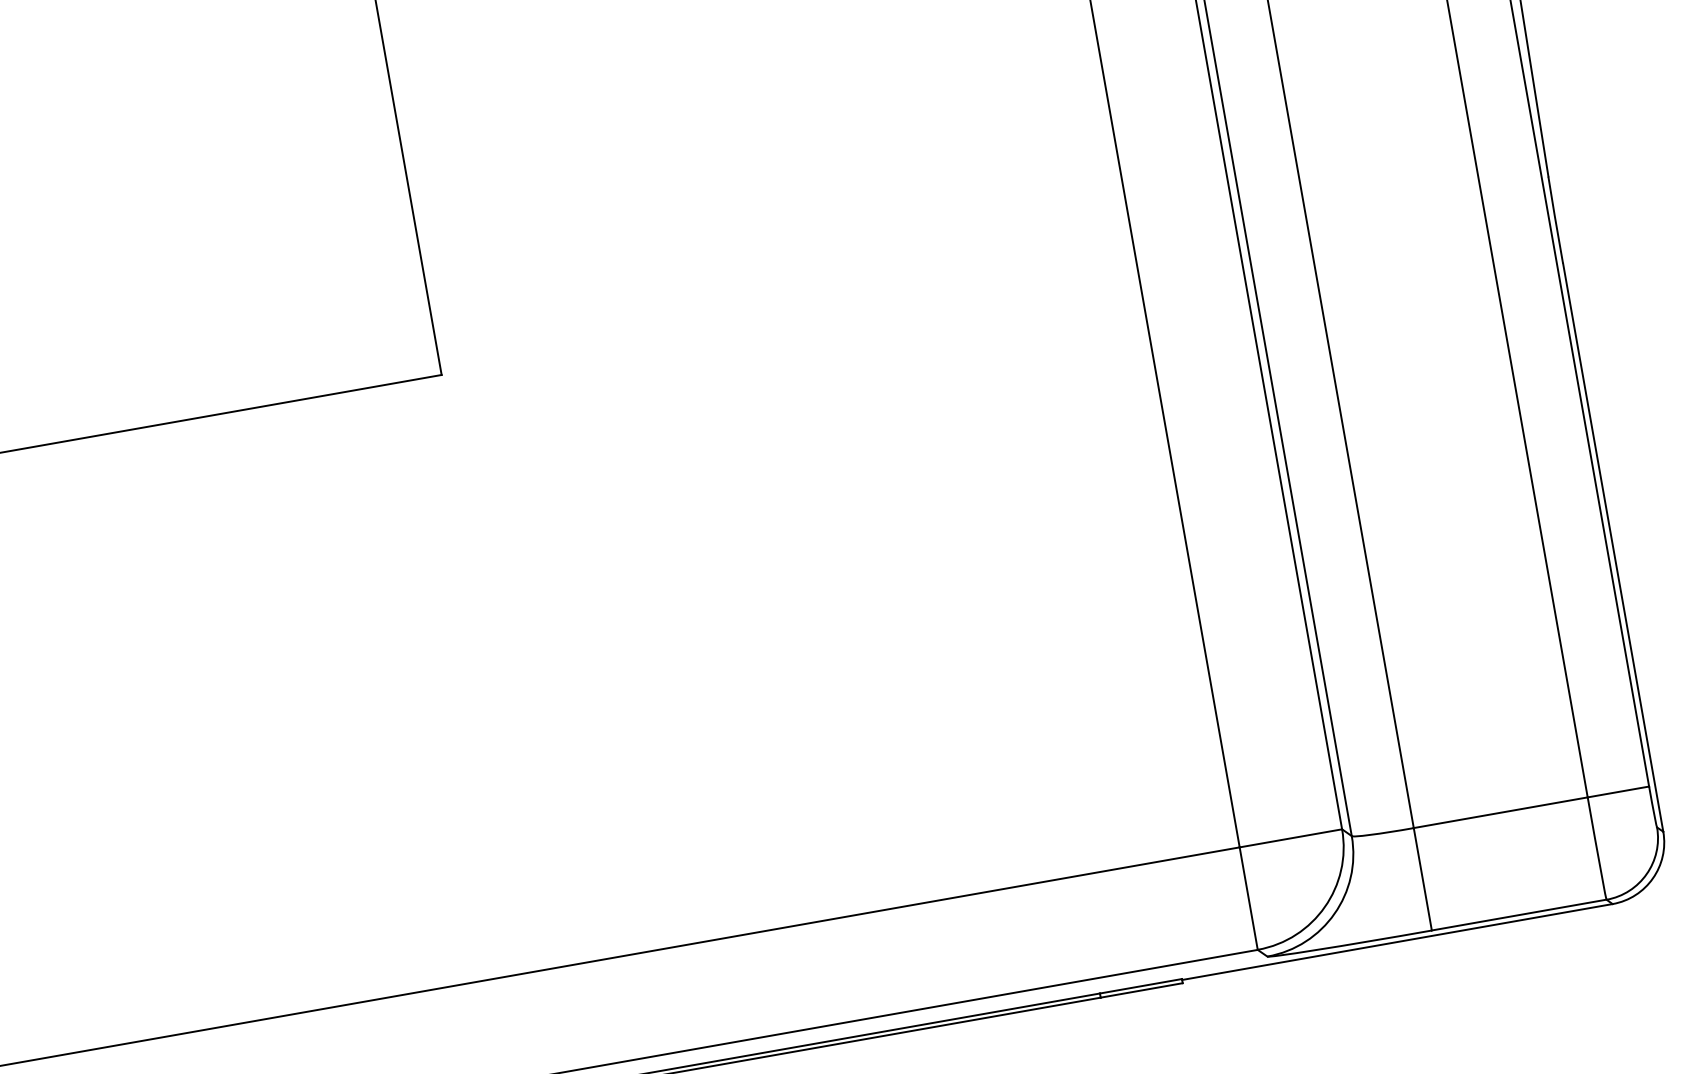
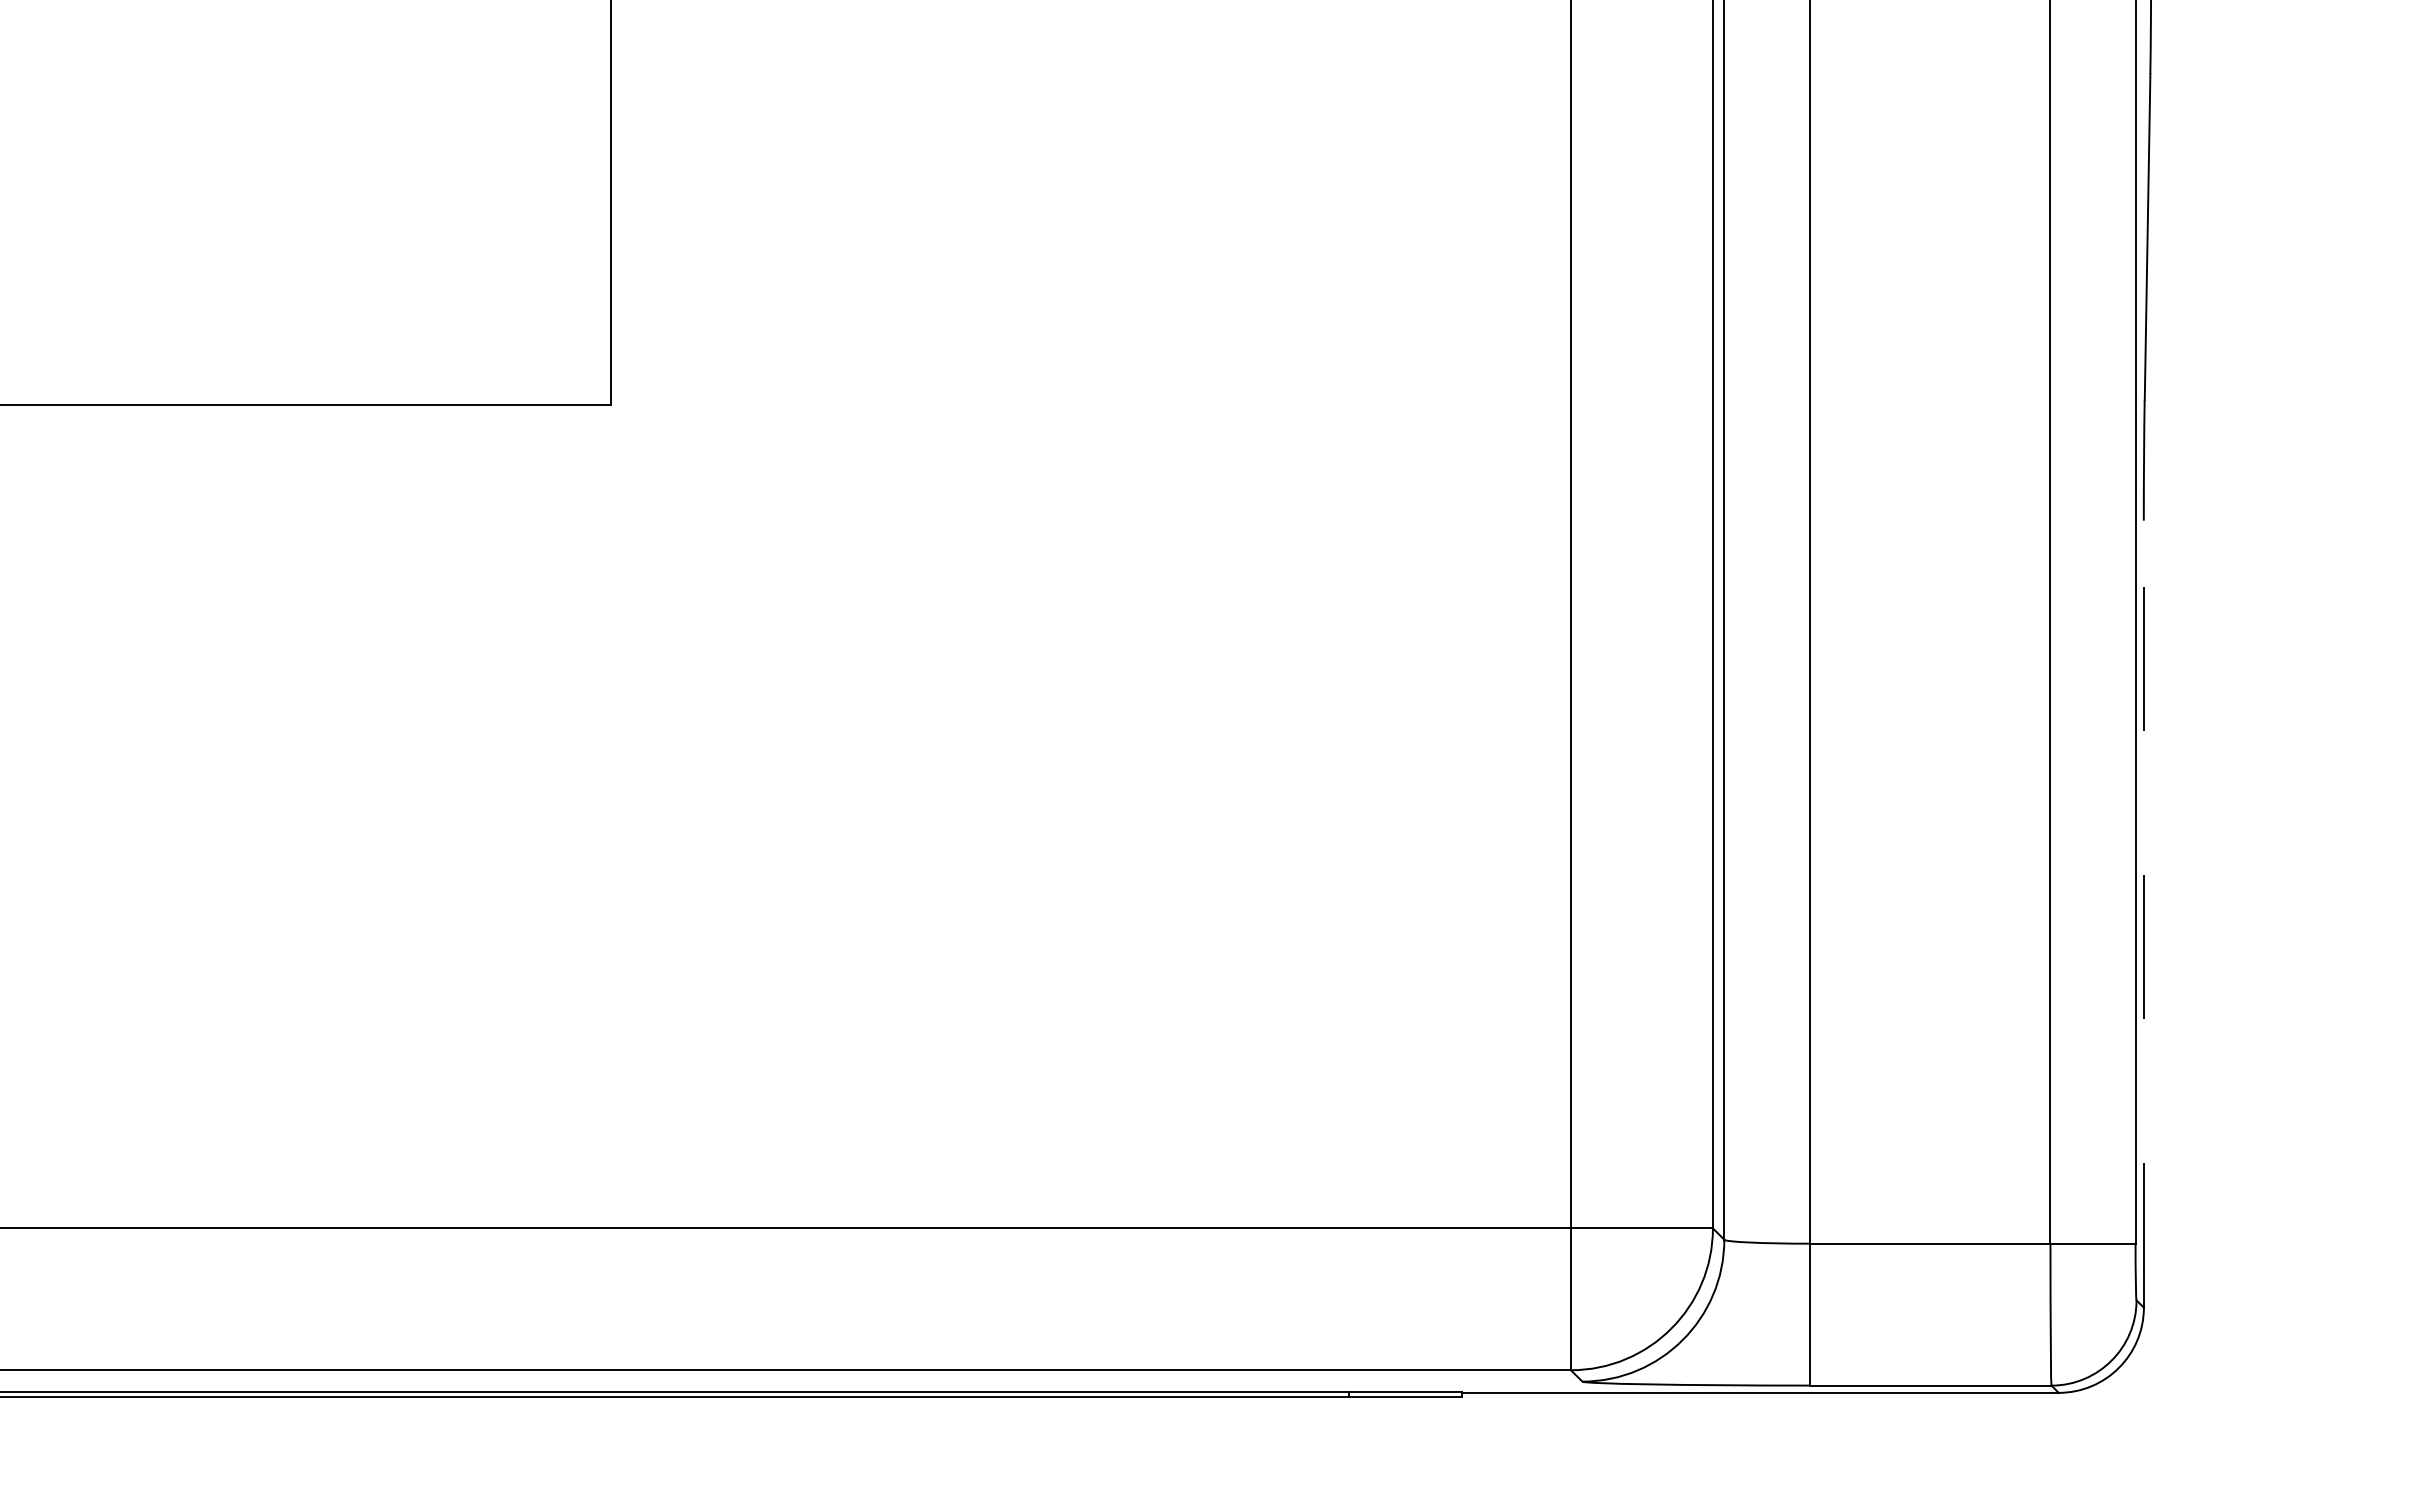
line: (1612, 547) -> (2143, 913), solid -> dashed

